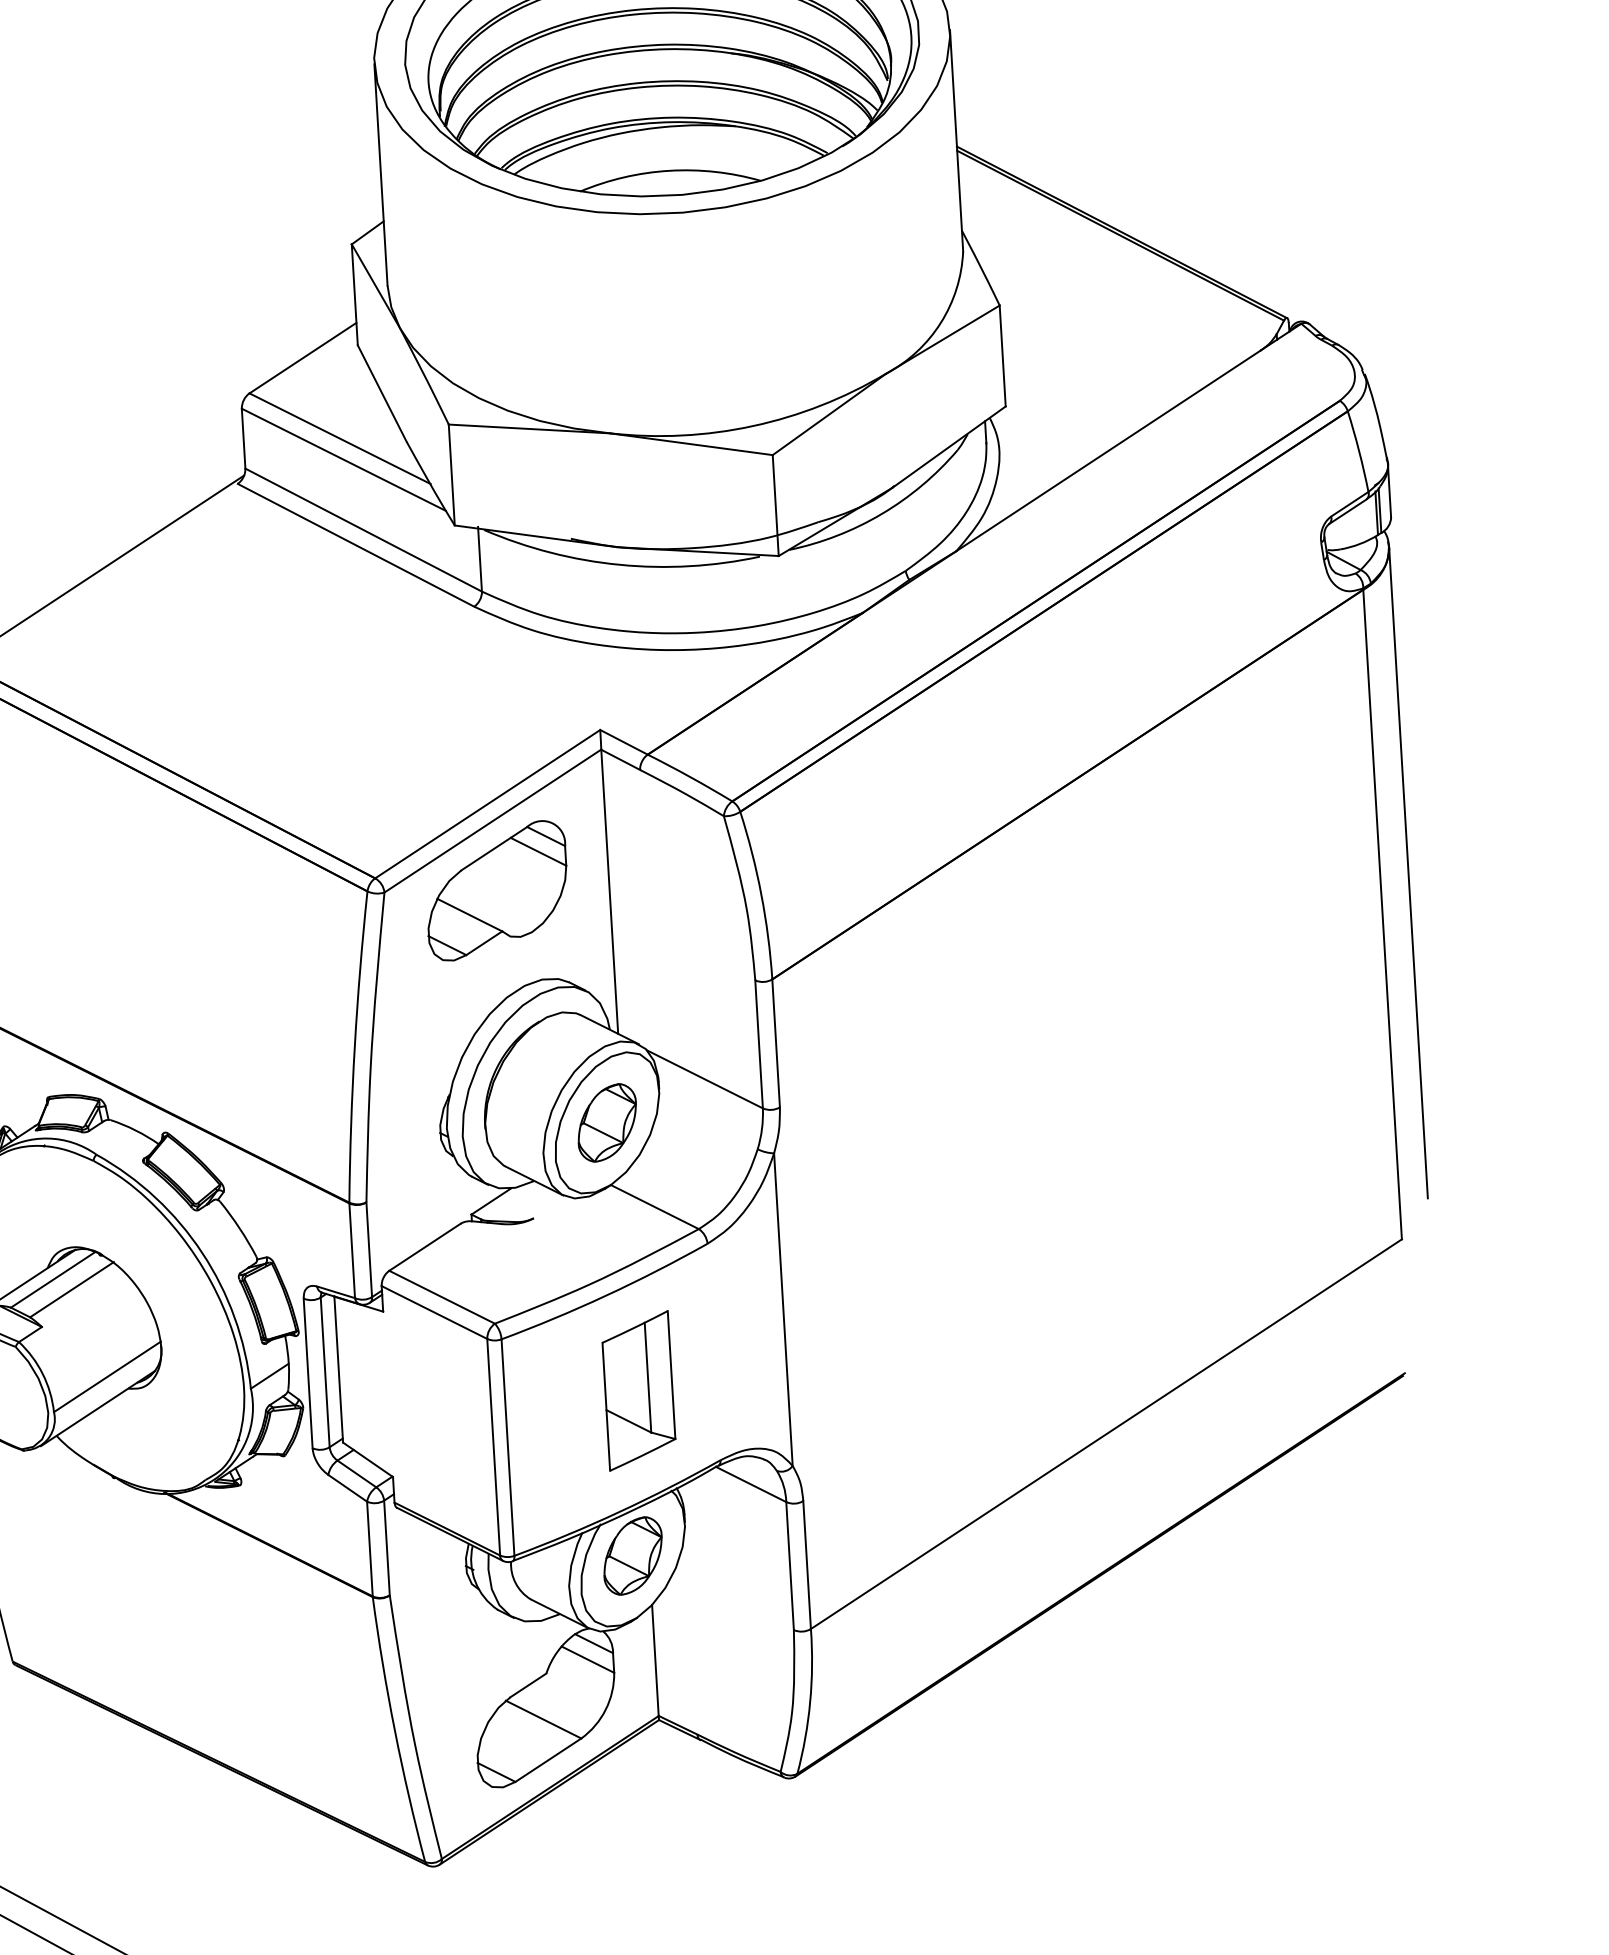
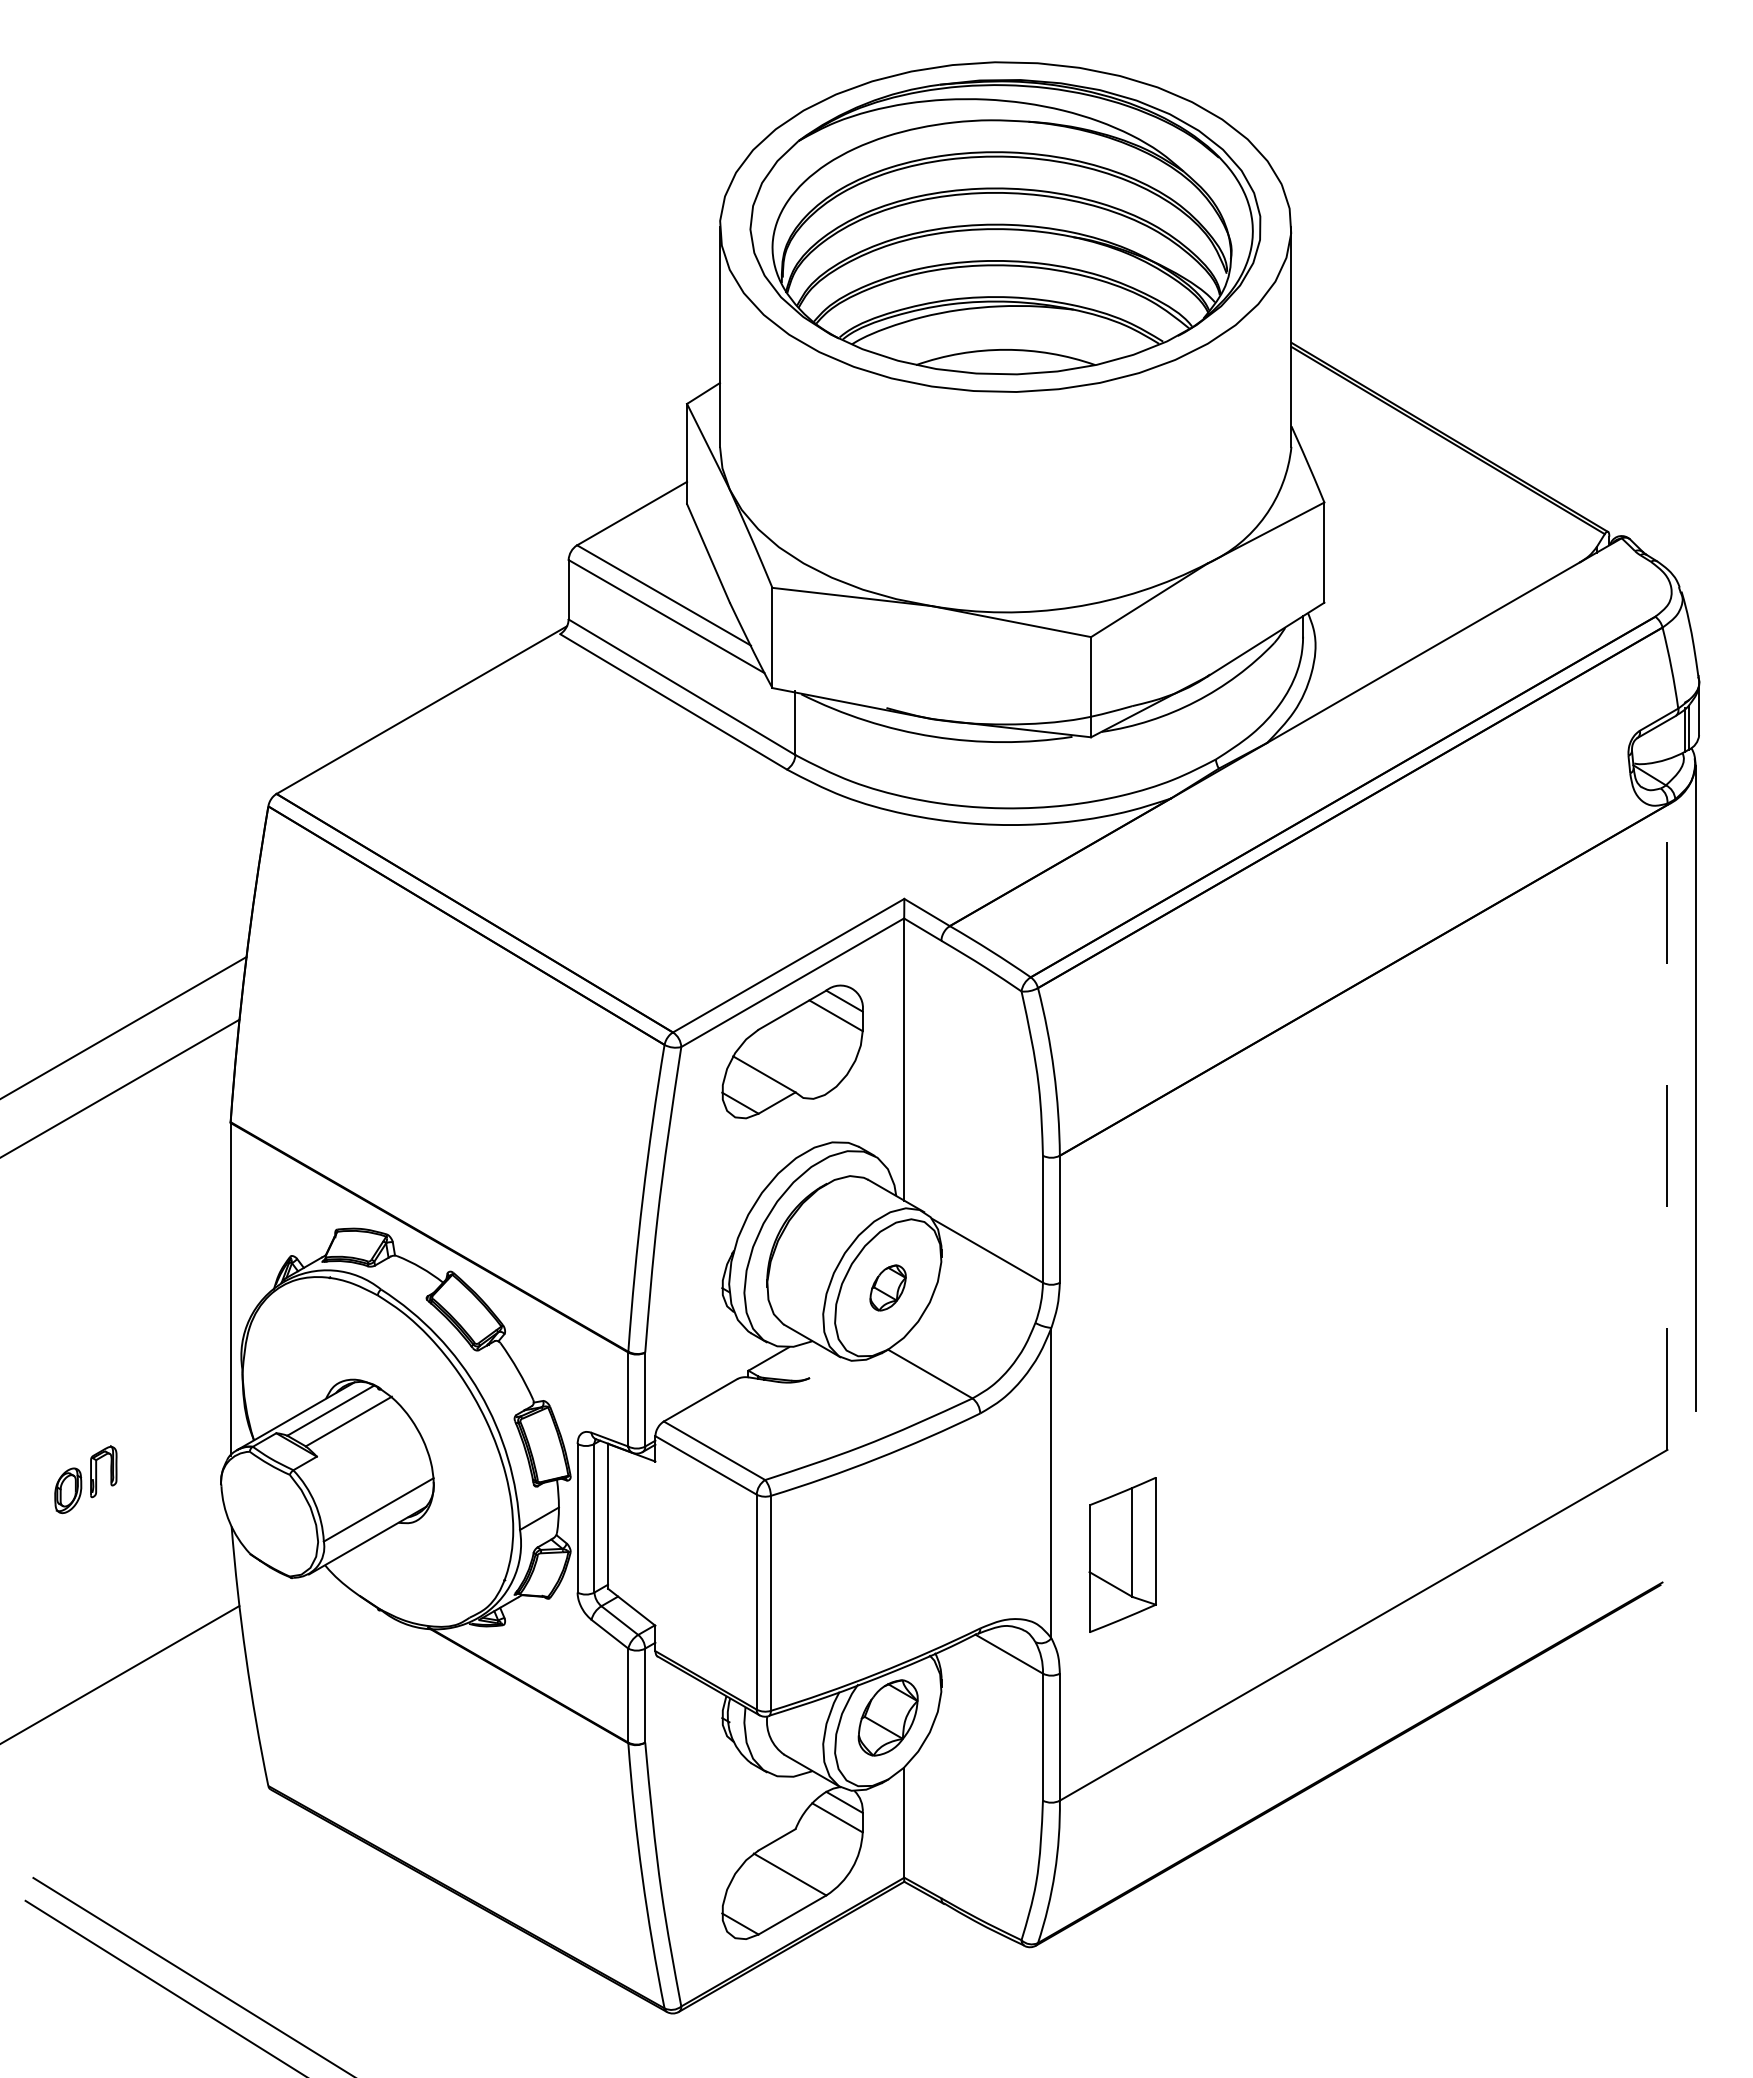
line: (1382, 913) -> (1667, 1126), solid -> dashed
part: (606, 1122) -> (887, 1287), size x0.6
part: (638, 1390) -> (1122, 1554), moved

